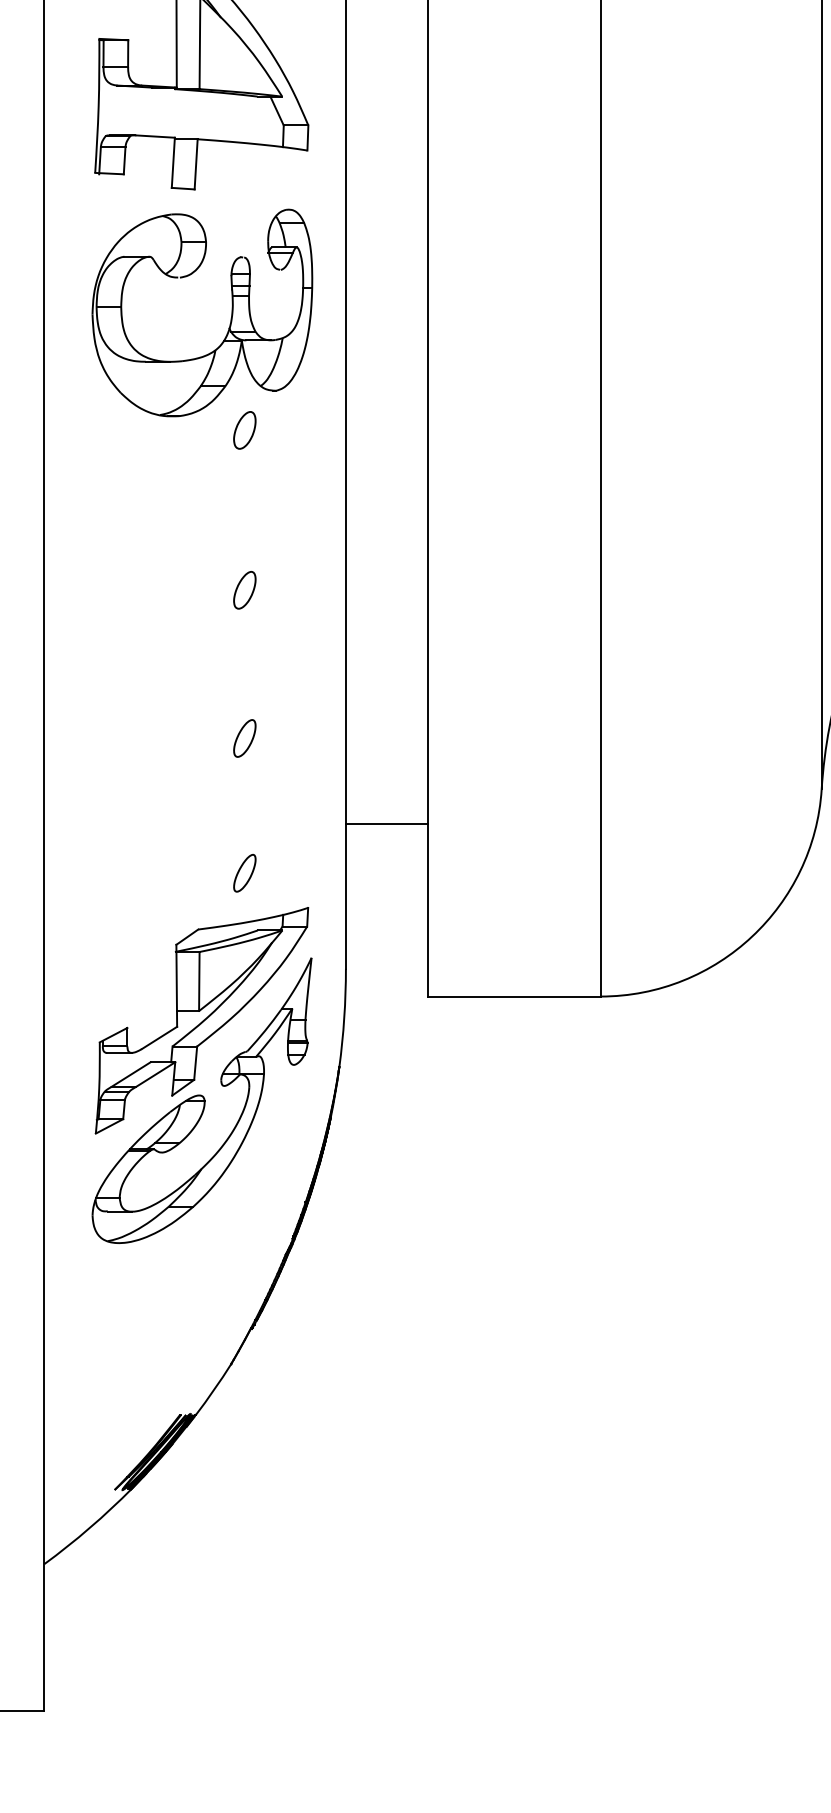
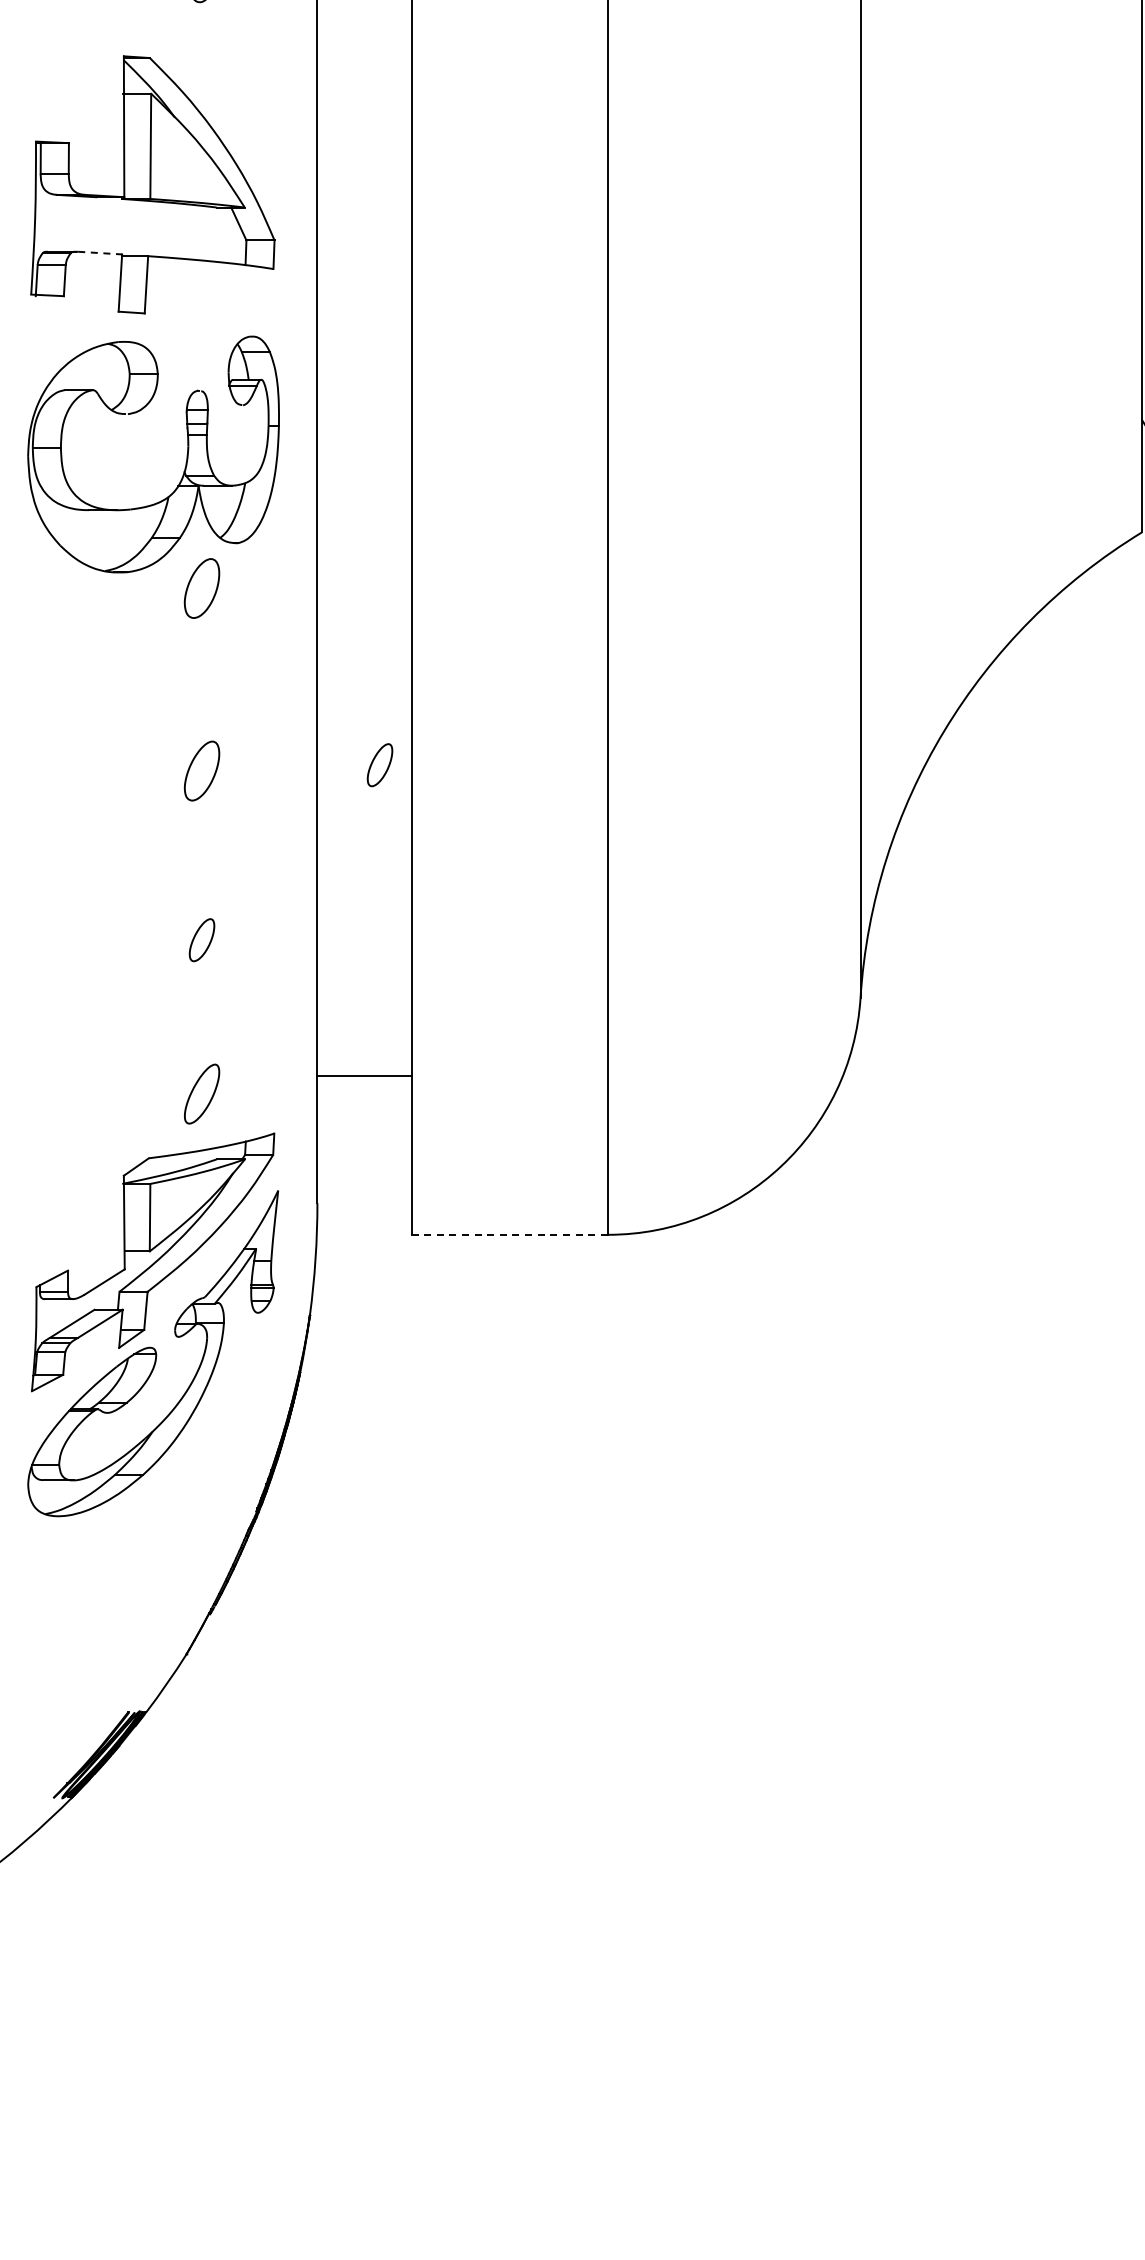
line: (155, 136) -> (100, 253), solid -> dashed
part: (244, 430) -> (201, 588), size x1.4
part: (400, 585) -> (379, 765), added
part: (244, 589) -> (201, 770), size x1.4
line: (387, 824) -> (364, 1076), moved
part: (244, 872) -> (201, 1093), size x1.4
line: (515, 996) -> (510, 1234), solid -> dashed

